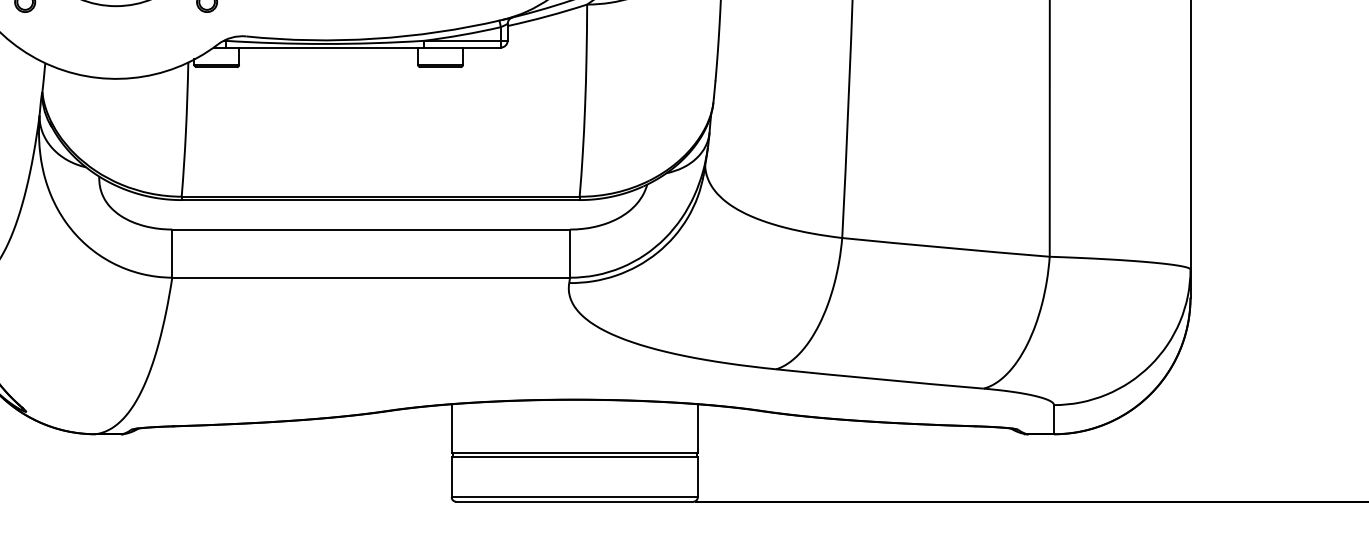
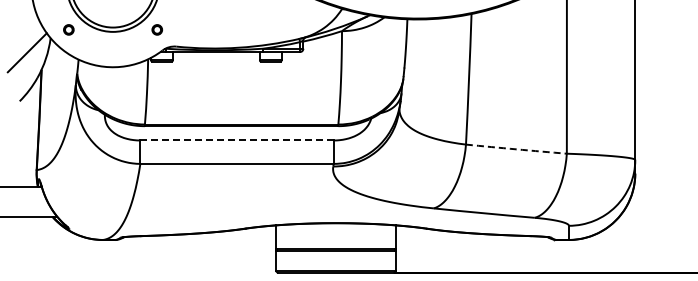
line: (372, 229) -> (237, 140), solid -> dashed
arc: (946, 248) -> (516, 149), solid -> dashed

